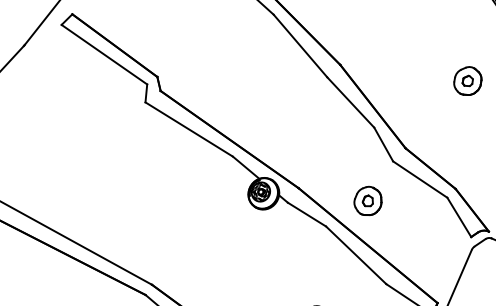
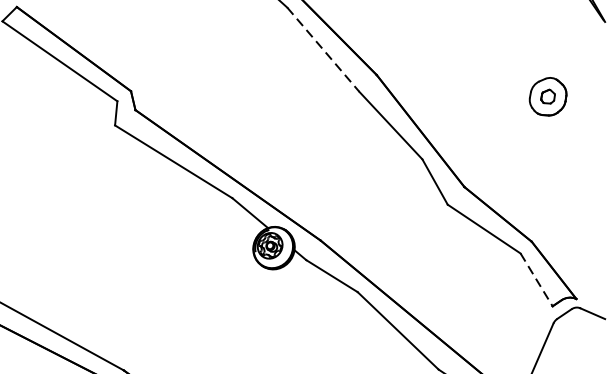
line: (300, 46) -> (323, 50), solid -> dashed
part: (367, 200) -> (413, 257), removed
line: (459, 217) -> (536, 280), solid -> dashed

